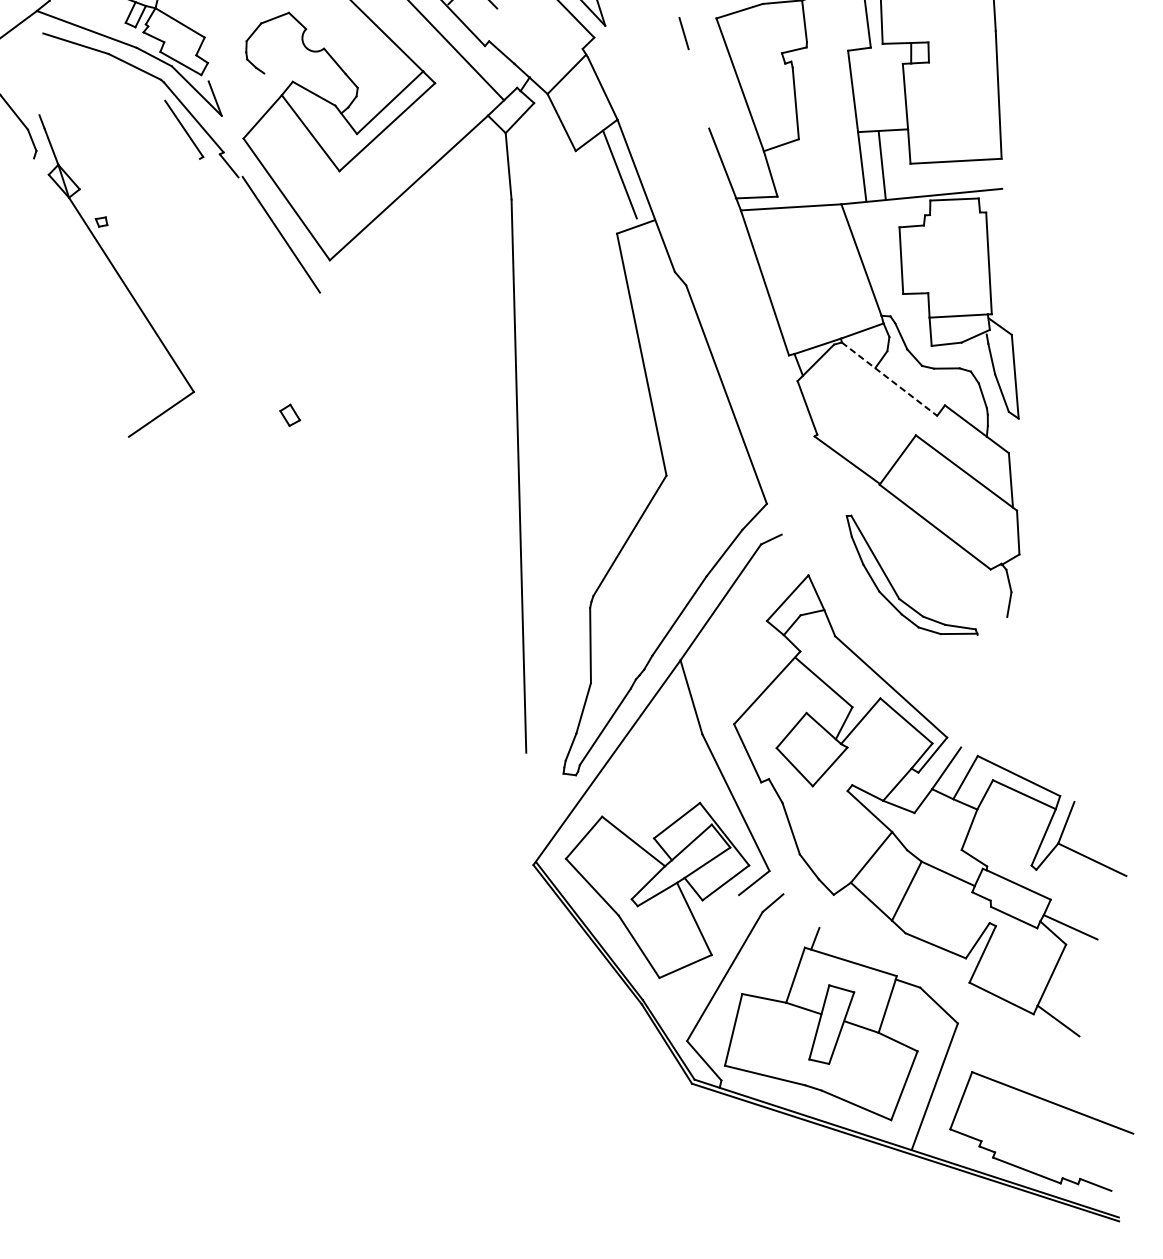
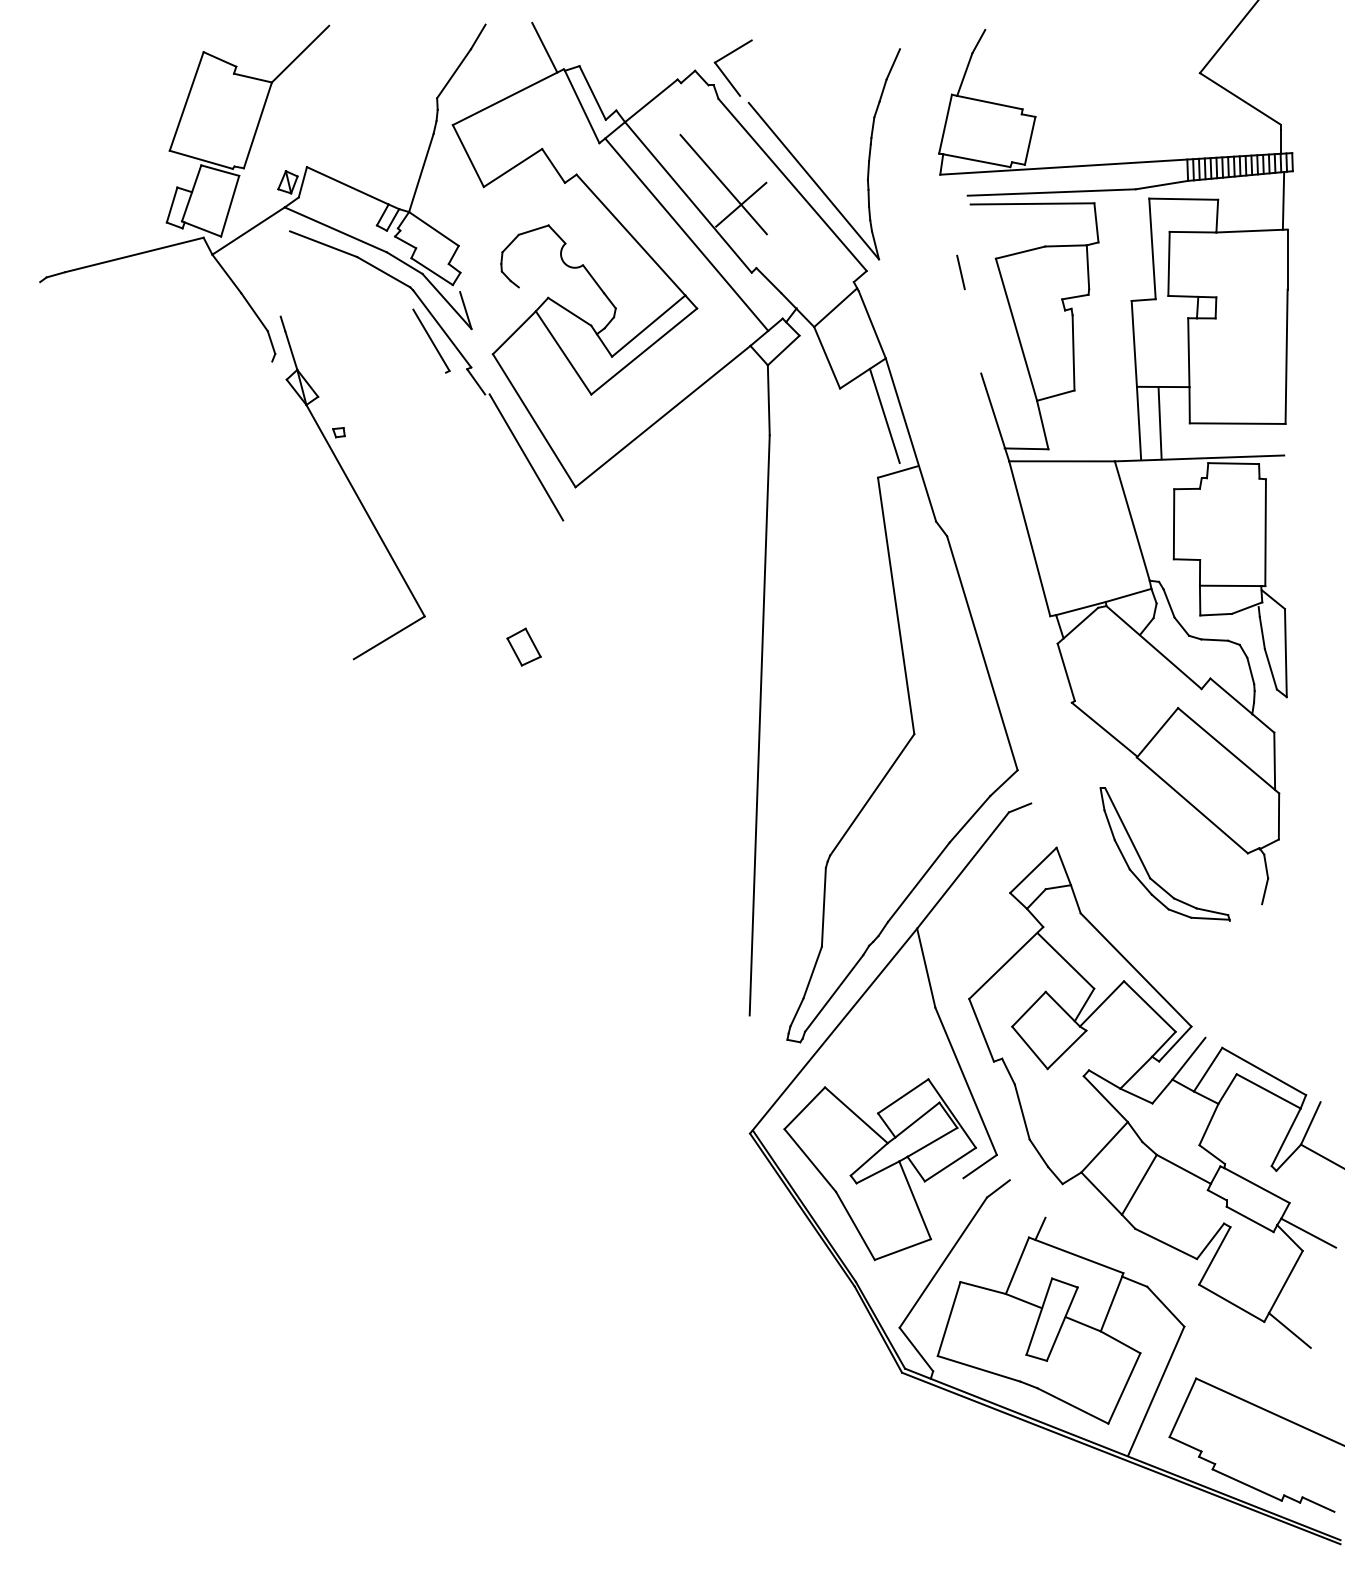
line: (889, 379) -> (1154, 647), dashed -> solid
part: (289, 414) -> (523, 646), size x1.67

